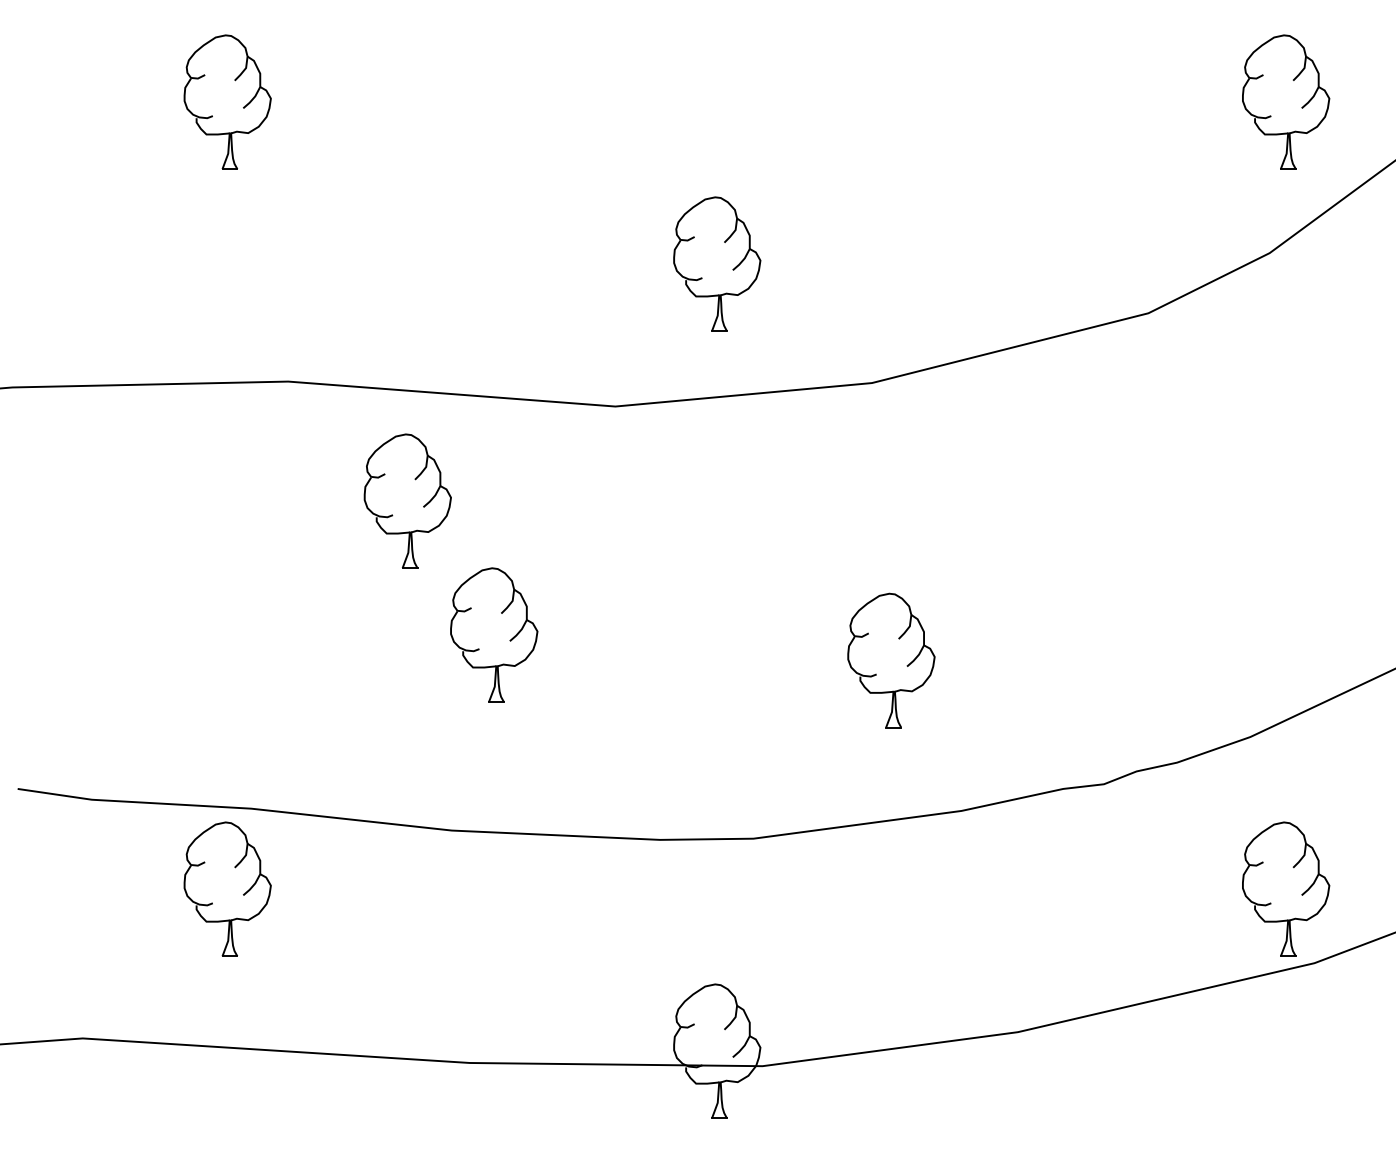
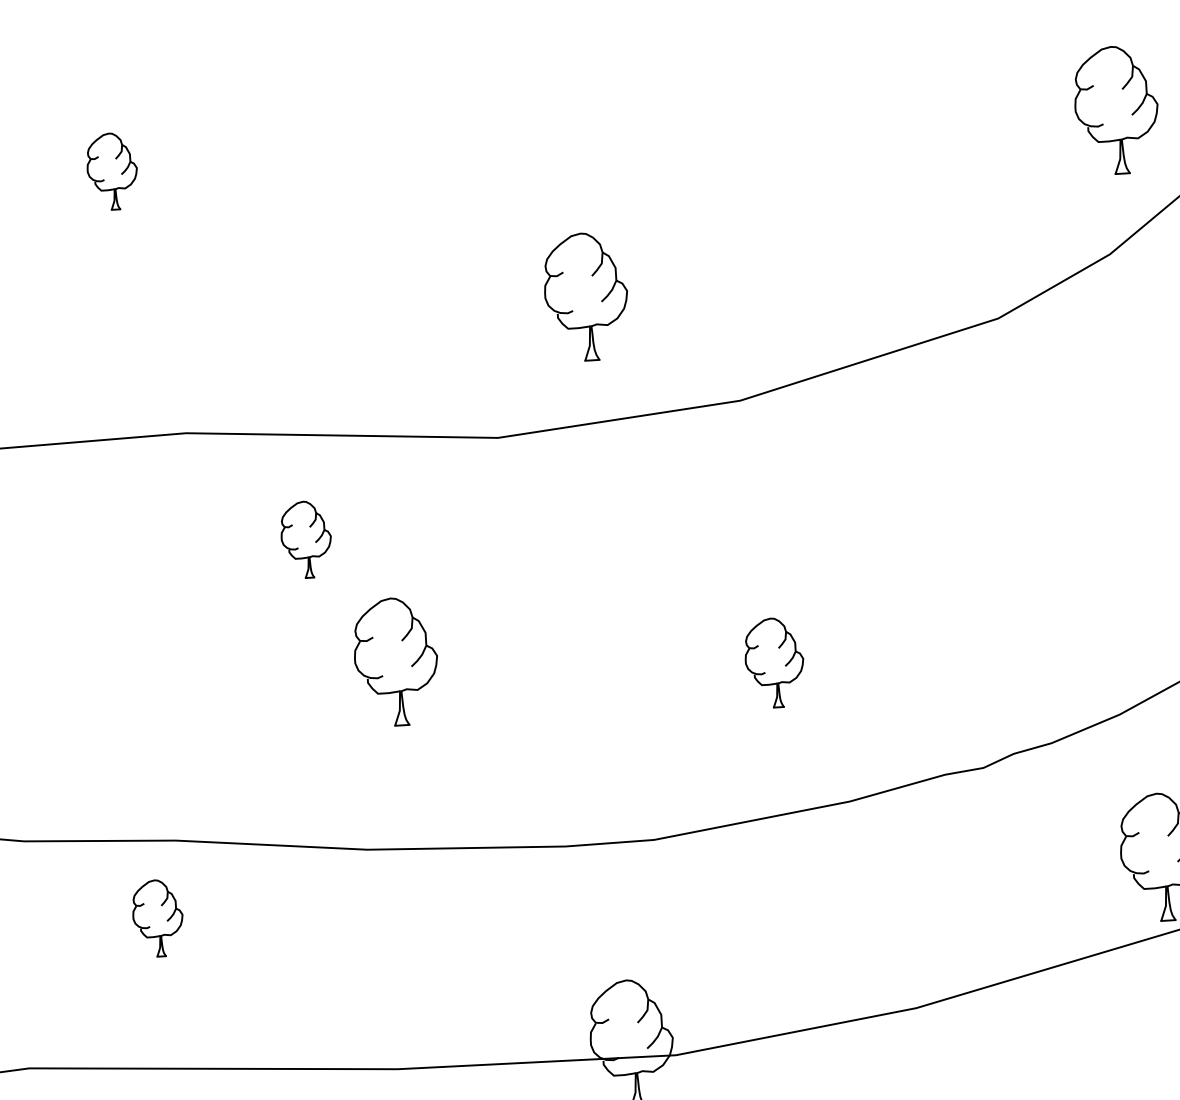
part: (227, 101) -> (112, 170), size x0.6
part: (407, 500) -> (306, 539), size x0.6
part: (891, 660) -> (774, 662), size x0.7
part: (227, 888) -> (157, 917), size x0.6

